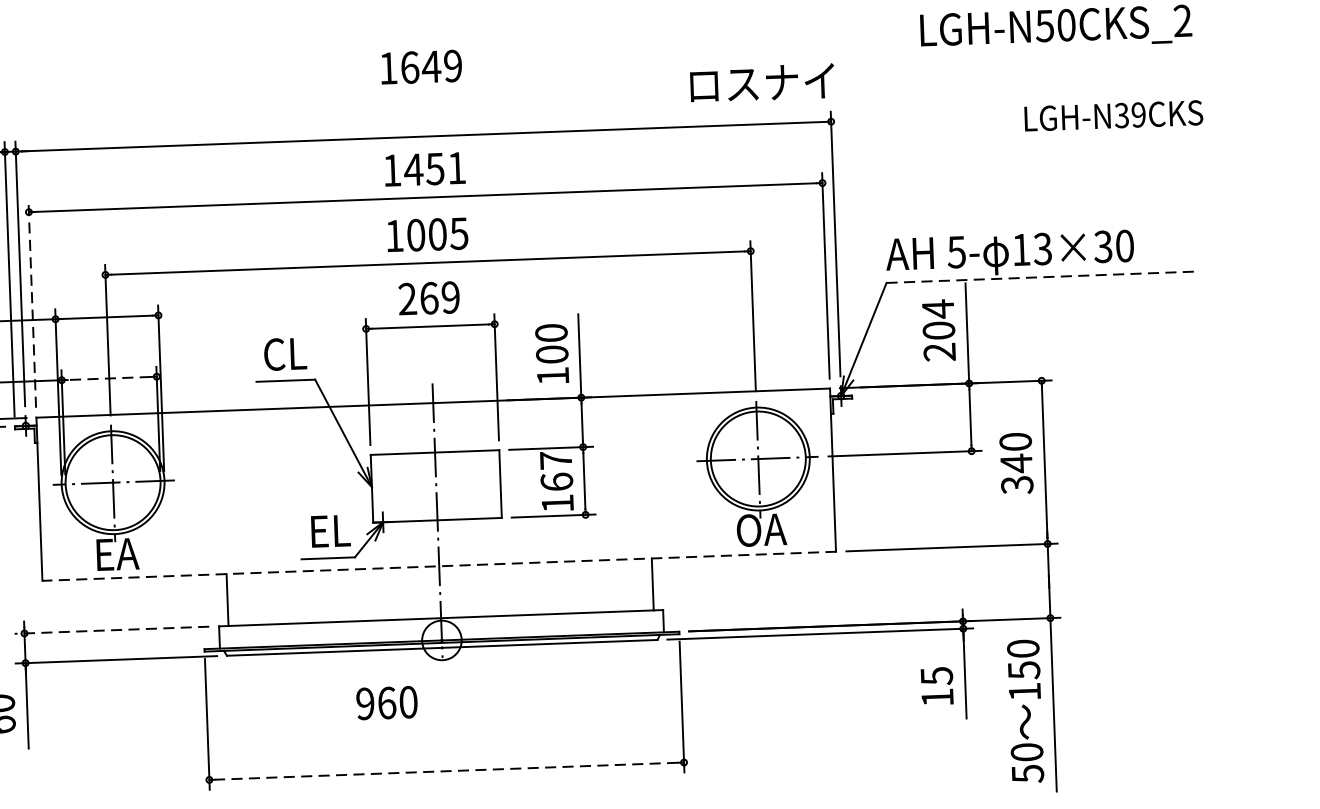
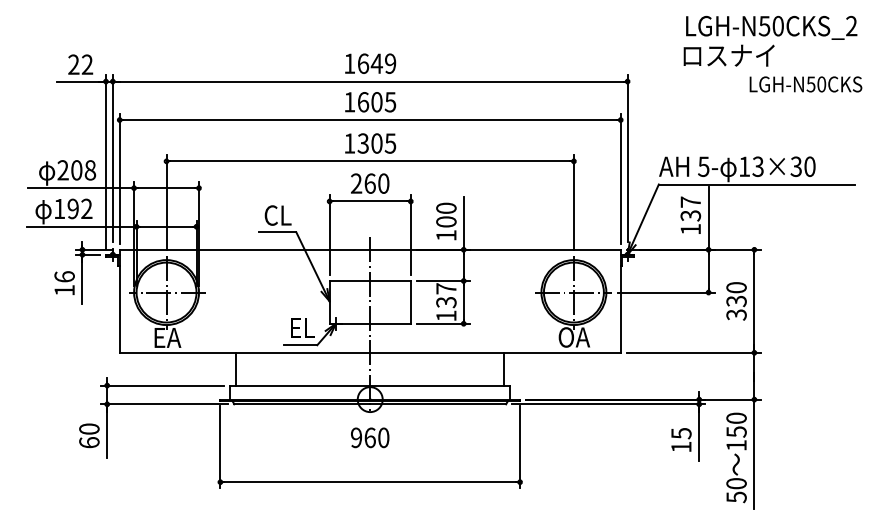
text: (421, 66) -> (370, 63), moved
text: (761, 82) -> (728, 55), moved
text: (1130, 115) -> (816, 84), LGH-N39CKS -> LGH-N50CKS
text: (434, 169) -> (376, 102), 1451 -> 1605
text: (414, 235) -> (362, 143), 1005 -> 1305
line: (1041, 277) -> (756, 184), dashed -> solid
text: (450, 297) -> (383, 183), 269 -> 260
line: (31, 304) -> (119, 178), dashed -> solid
text: (938, 330) -> (690, 215), 204 -> 137
line: (109, 378) -> (166, 226), dashed -> solid
text: (1016, 463) -> (736, 301), 340 -> 330
text: (557, 482) -> (446, 302), 167 -> 137
line: (439, 565) -> (370, 352), dashed -> solid
line: (110, 630) -> (161, 385), dashed -> solid
text: (387, 702) -> (370, 437), moved
line: (445, 771) -> (369, 482), dashed -> solid

